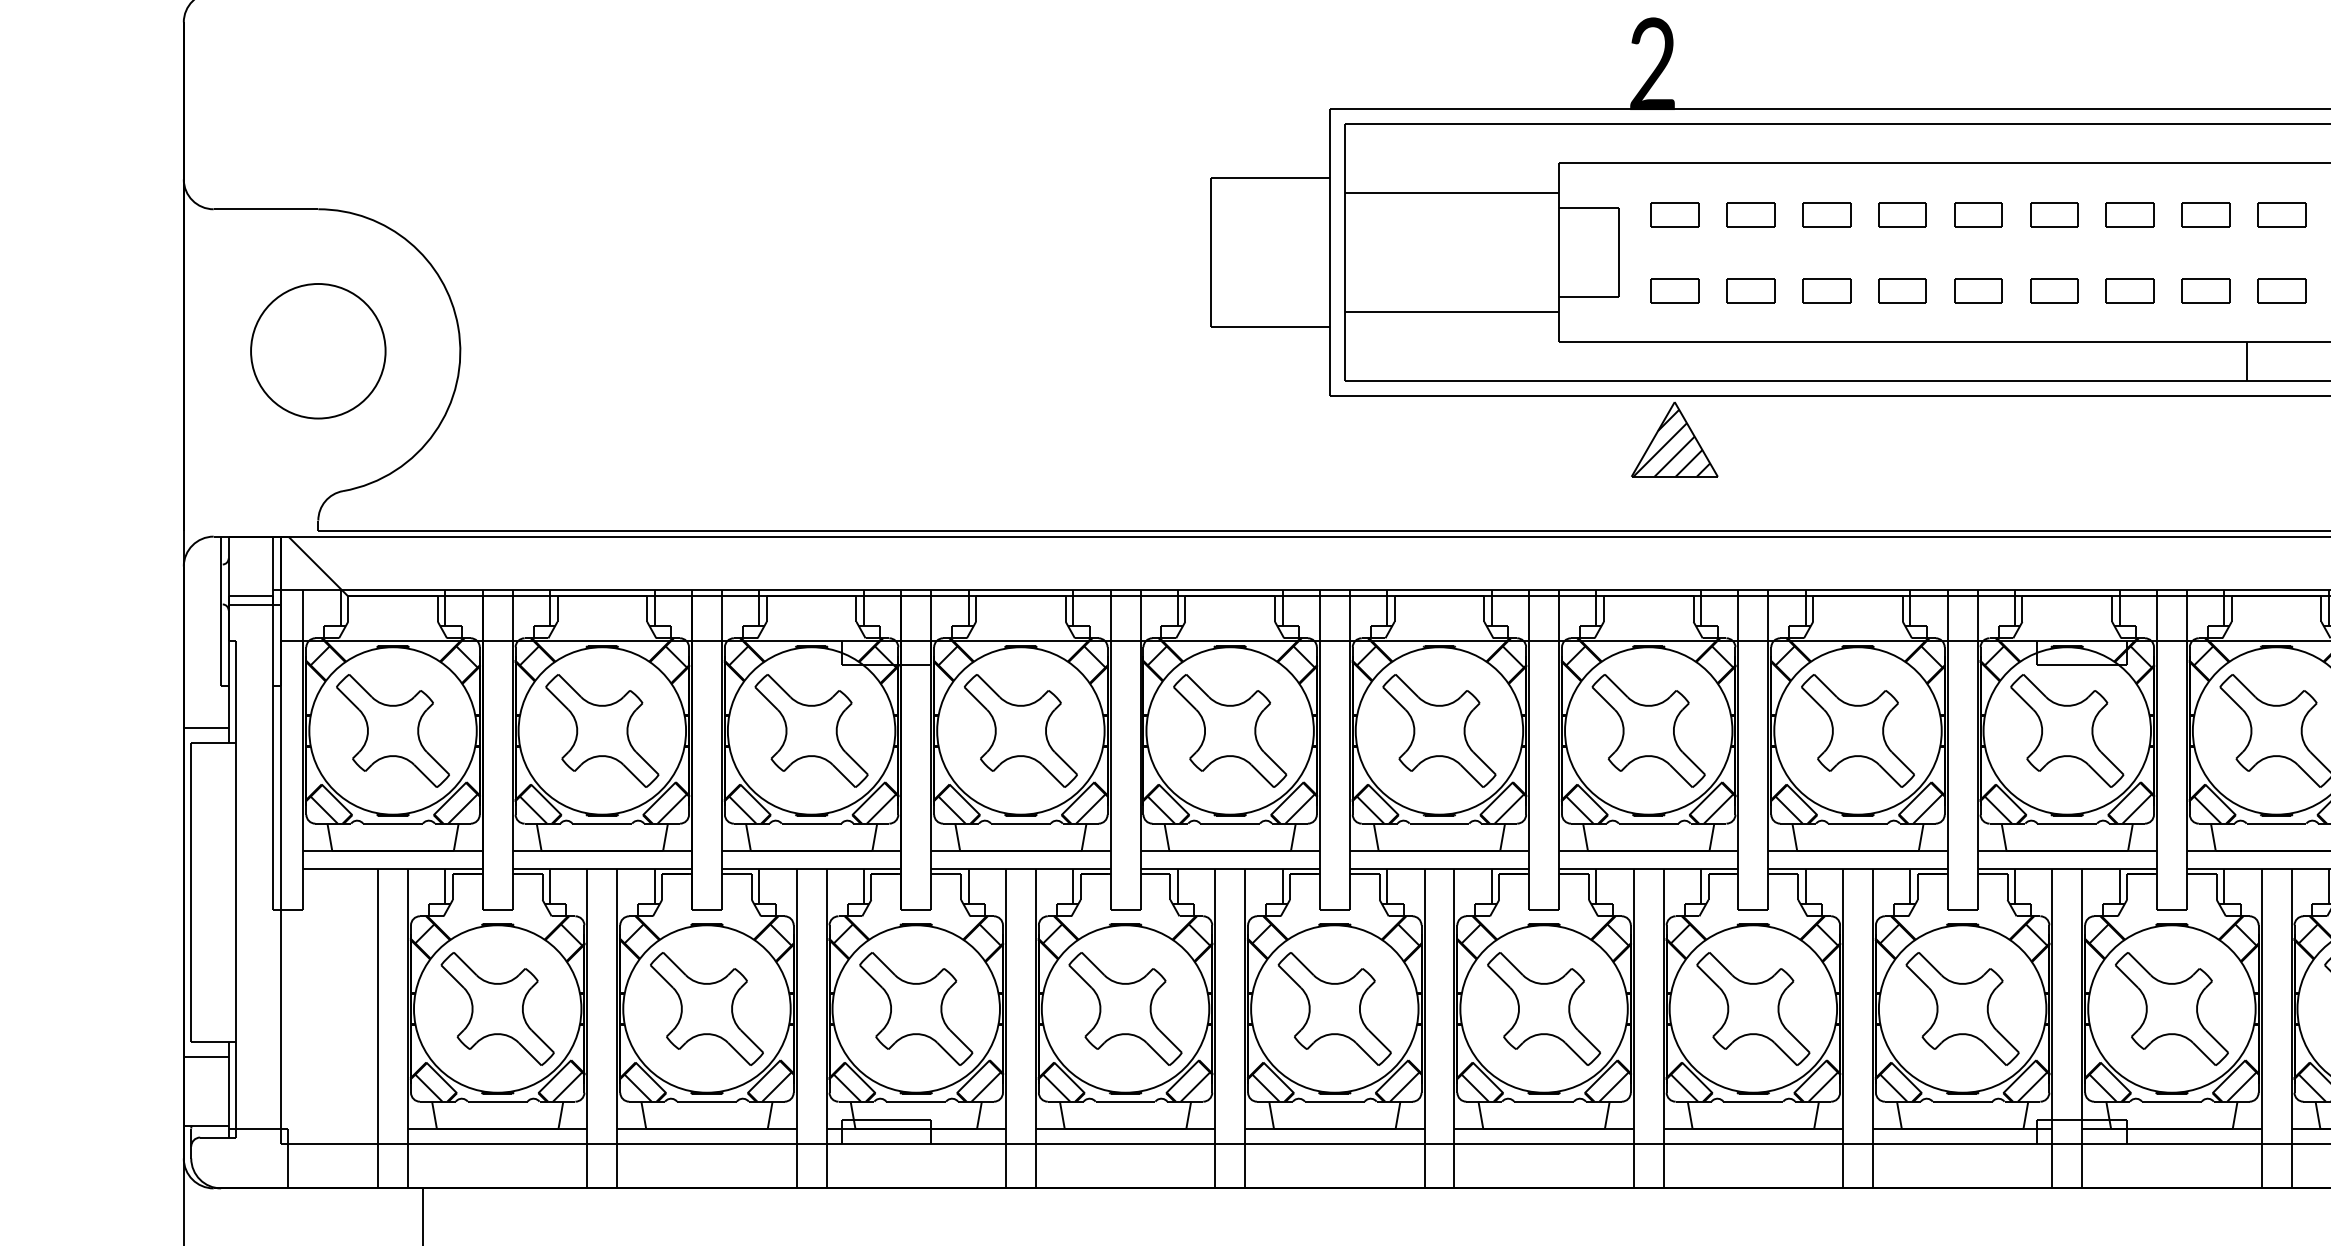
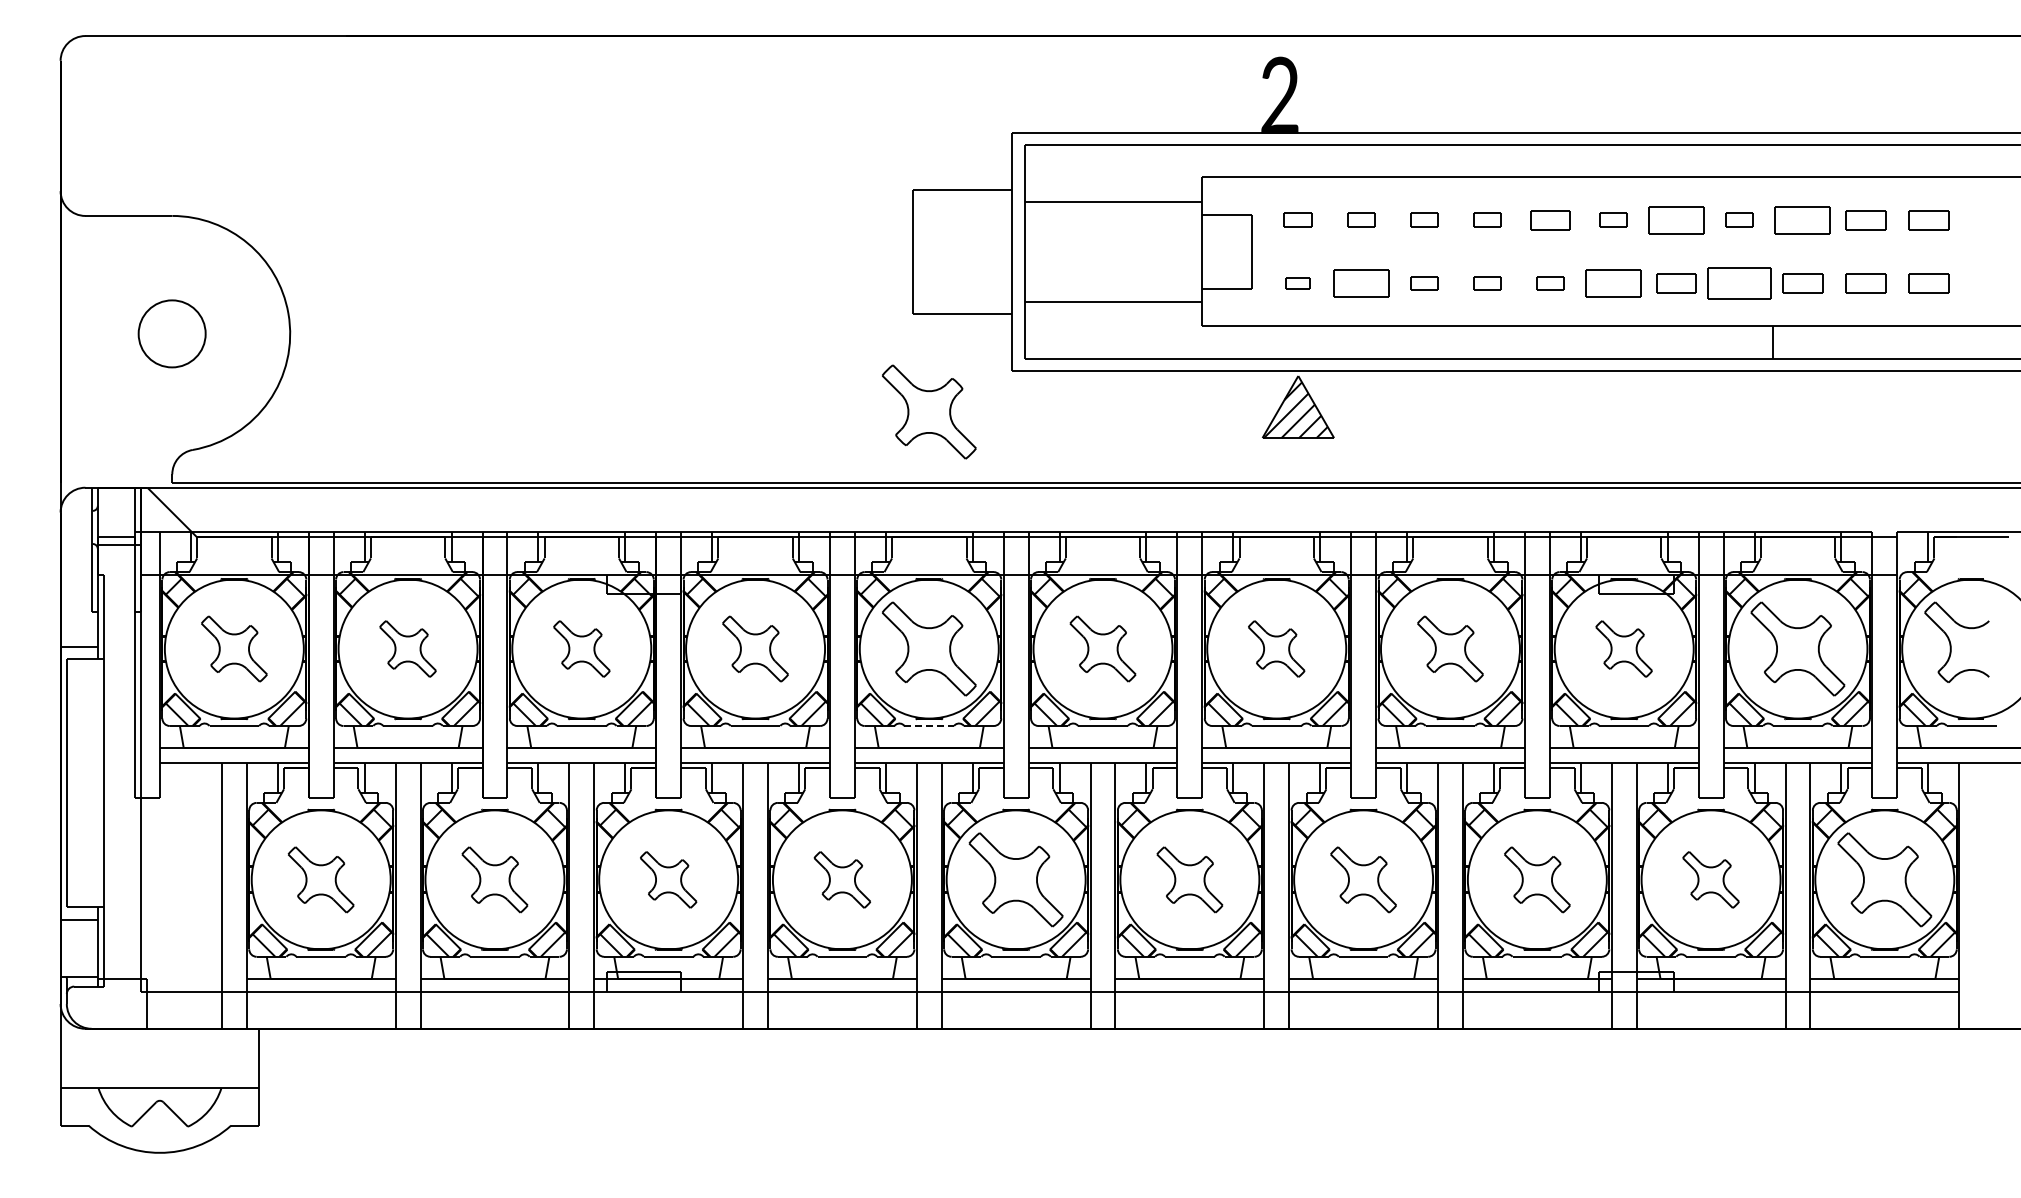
part: (1673, 214) -> (1297, 220), size x0.7
part: (1750, 214) -> (1361, 220), size x0.7
part: (1826, 214) -> (1424, 220), size x0.7
part: (1902, 214) -> (1487, 220), size x0.7
part: (2054, 214) -> (1613, 220), size x0.7
part: (2130, 214) -> (1676, 220), size x1.4
part: (2206, 214) -> (1739, 220), size x0.7
part: (2282, 214) -> (1802, 220), size x1.4
part: (1673, 290) -> (1297, 283), size x0.6
part: (1750, 290) -> (1361, 283), size x1.4
part: (1826, 290) -> (1424, 283), size x0.7
part: (1902, 290) -> (1487, 283), size x0.7
part: (1978, 290) -> (1550, 283), size x0.7
part: (2054, 290) -> (1613, 283), size x1.4
part: (2206, 290) -> (1739, 283), size x1.6
part: (317, 350) -> (171, 333), size x0.6
part: (1230, 444) -> (929, 411), added
part: (393, 730) -> (234, 648), size x0.7
part: (601, 730) -> (407, 648), size x0.6
part: (811, 730) -> (581, 648), size x0.6
part: (1020, 730) -> (755, 648), size x0.7
part: (1438, 730) -> (1102, 648), size x0.7
part: (1648, 730) -> (1276, 648), size x0.6
part: (1858, 730) -> (1450, 648), size x0.7
part: (2066, 730) -> (1623, 648), size x0.6
line: (1230, 823) -> (929, 725), solid -> dashed
part: (496, 1008) -> (320, 879), size x0.7
part: (706, 1008) -> (494, 879), size x0.7
part: (916, 1008) -> (668, 879), size x0.6
part: (1125, 1008) -> (842, 879), size x0.6
part: (1543, 1008) -> (1189, 879), size x0.7
part: (1753, 1008) -> (1363, 879), size x0.7
part: (1962, 1008) -> (1537, 879), size x0.7
part: (2171, 1008) -> (1710, 879), size x0.6

